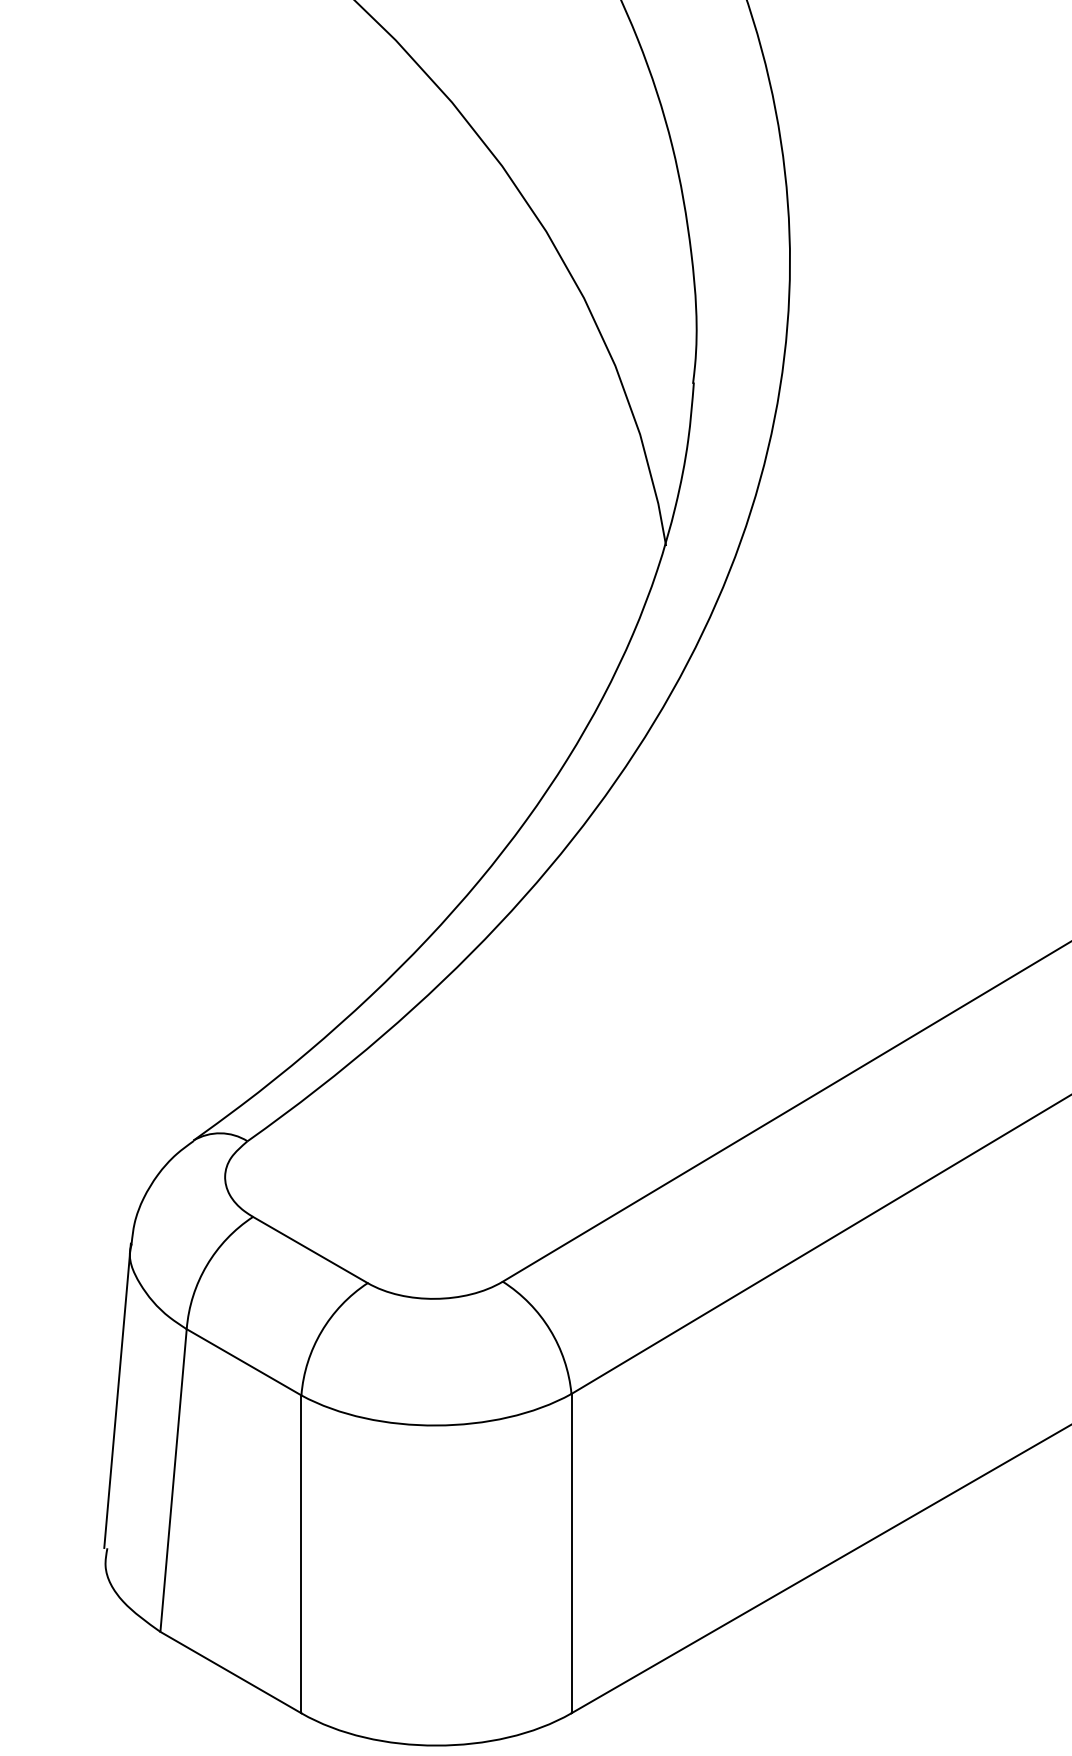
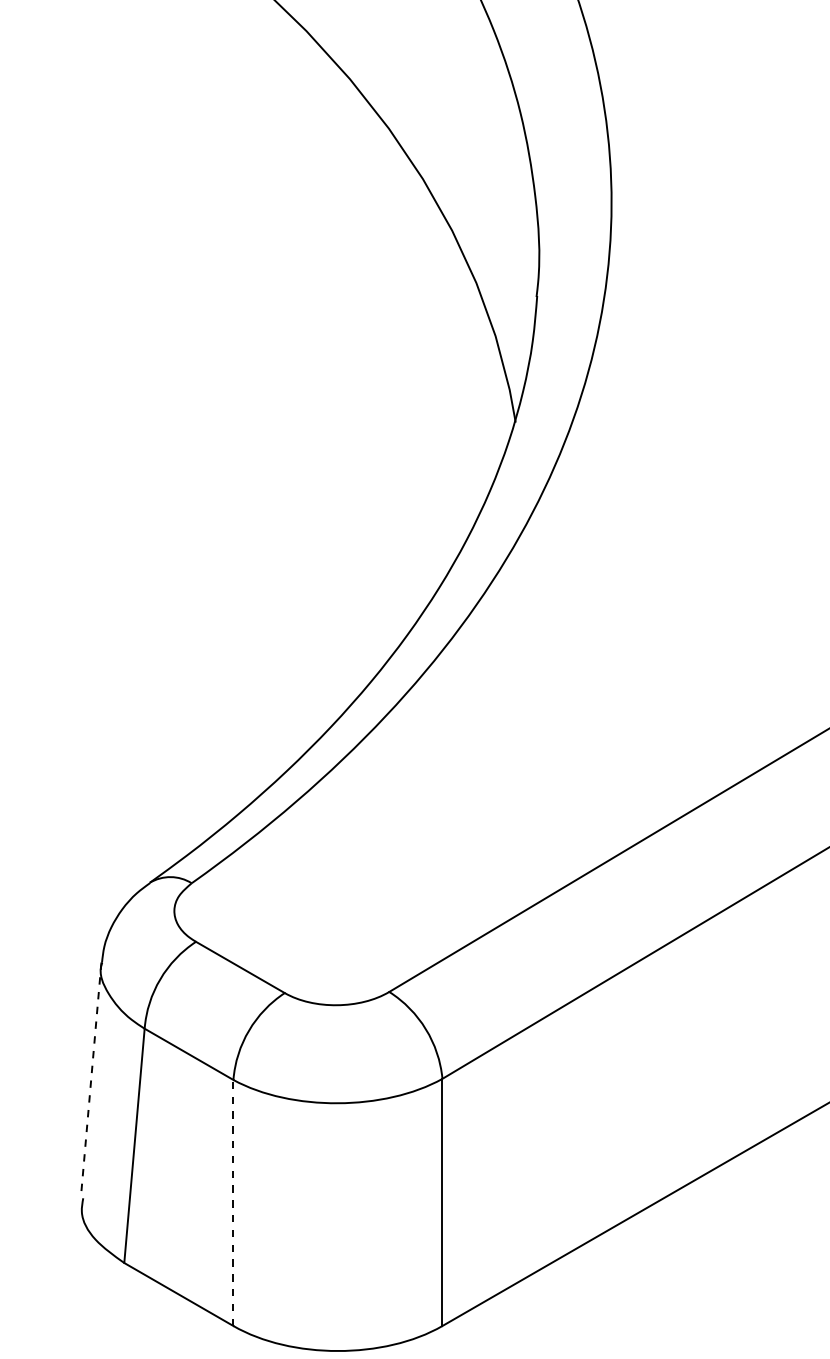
line: (118, 1396) -> (91, 1080), solid -> dashed
line: (301, 1553) -> (233, 1202), solid -> dashed

